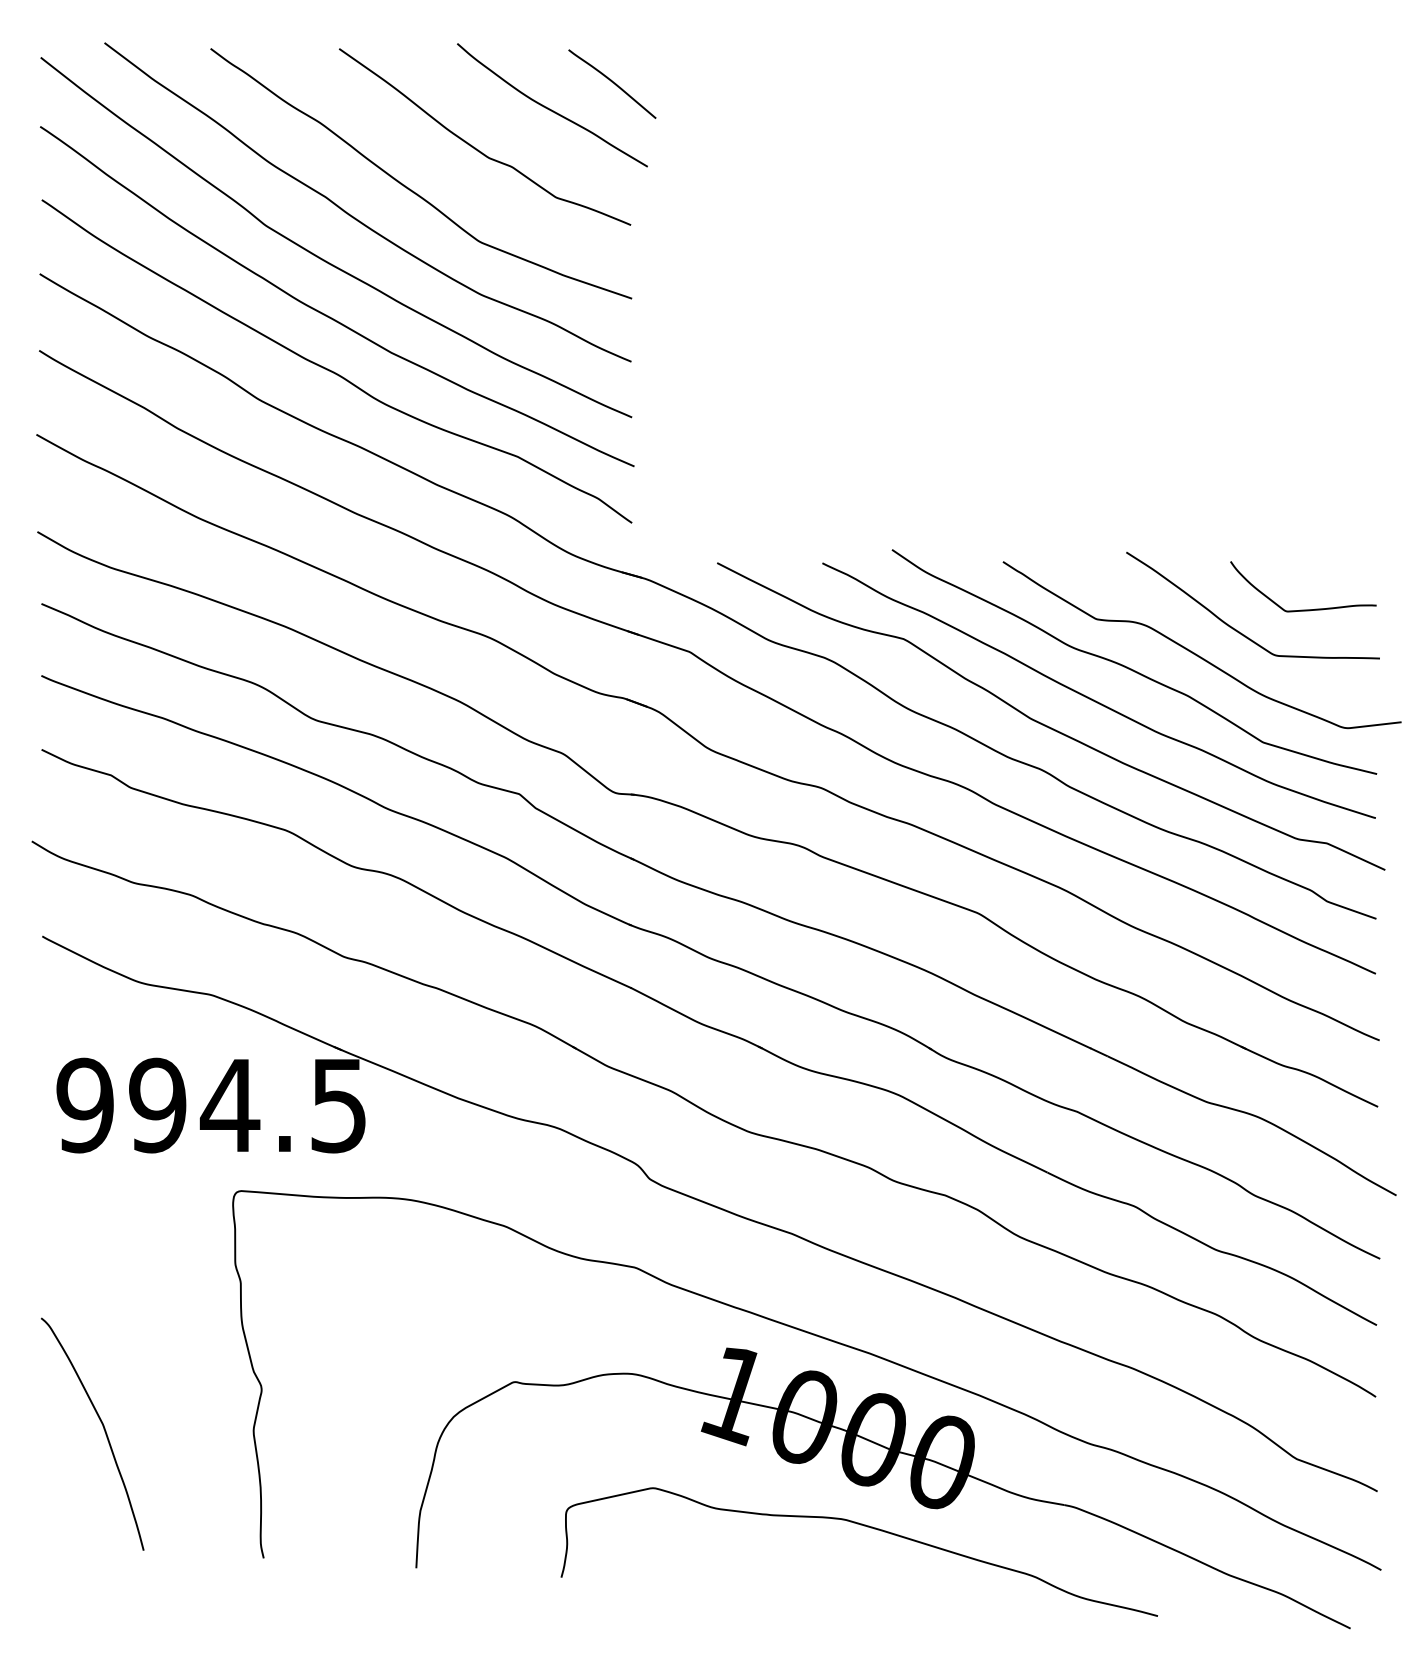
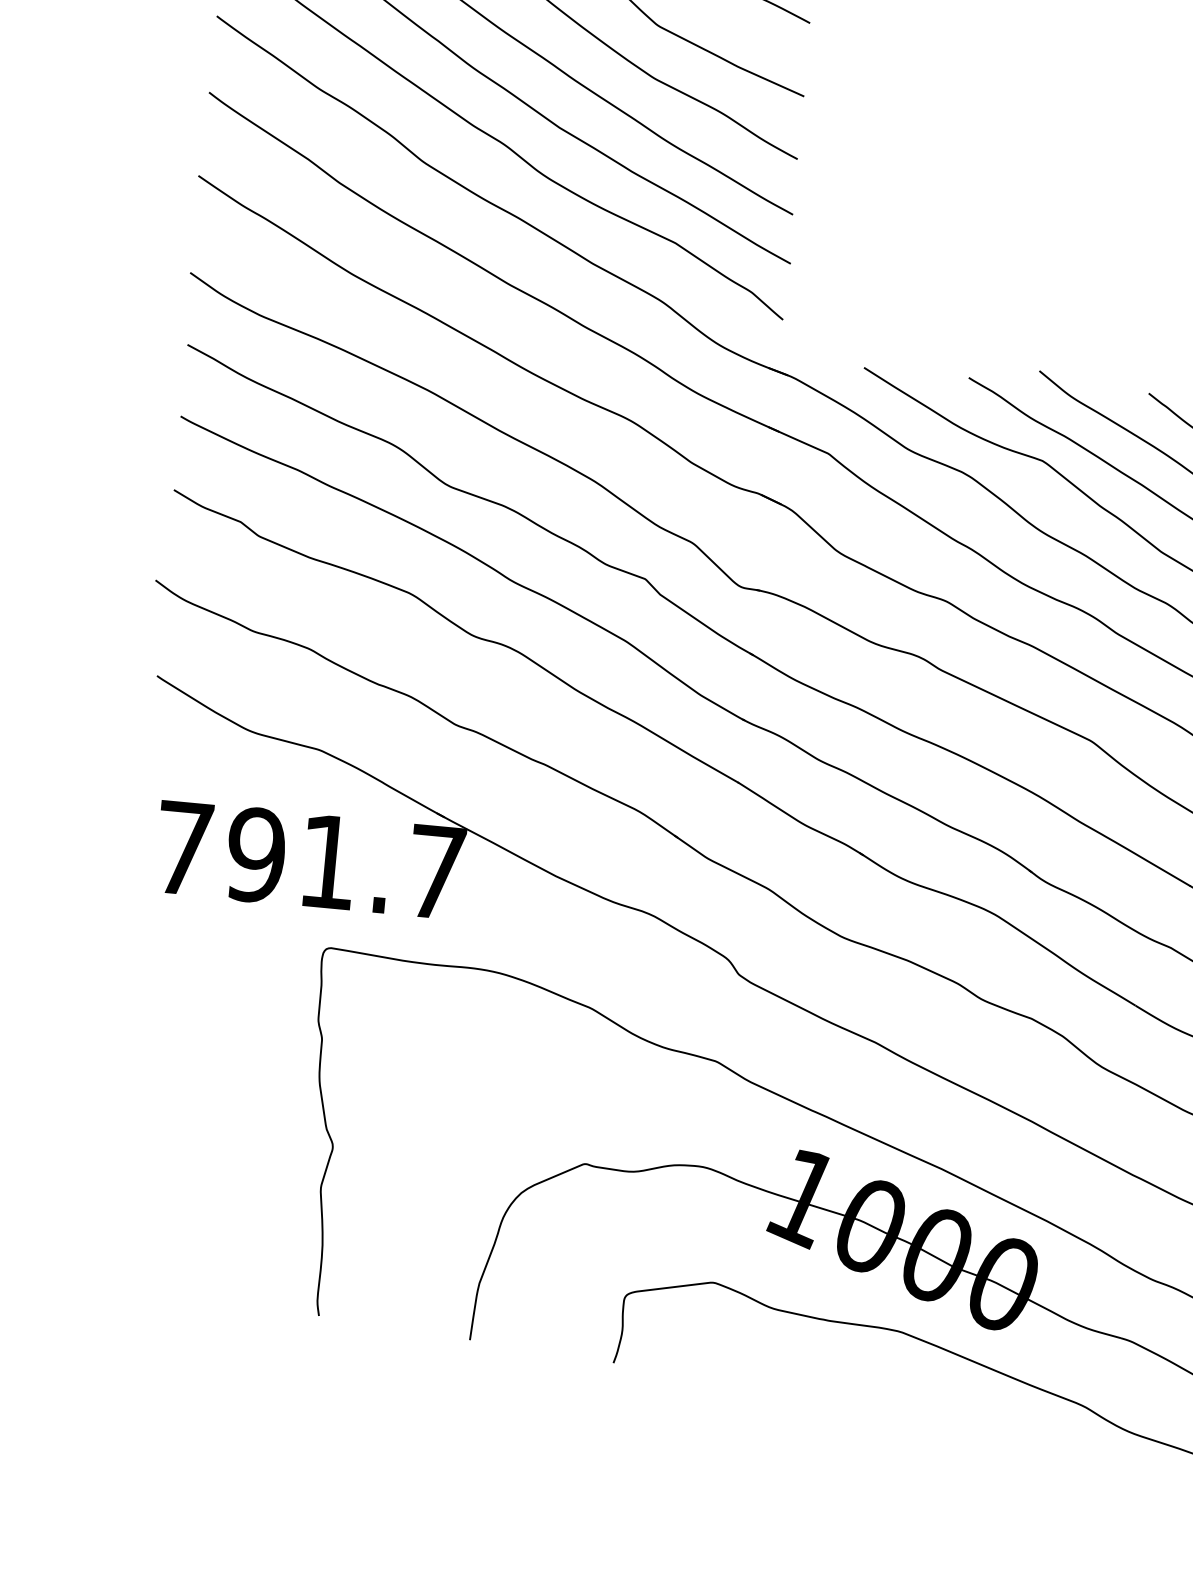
text: (210, 1105) -> (308, 860), 994.5 -> 791.7
curve: (103, 1429) -> (171, 1172), removed

